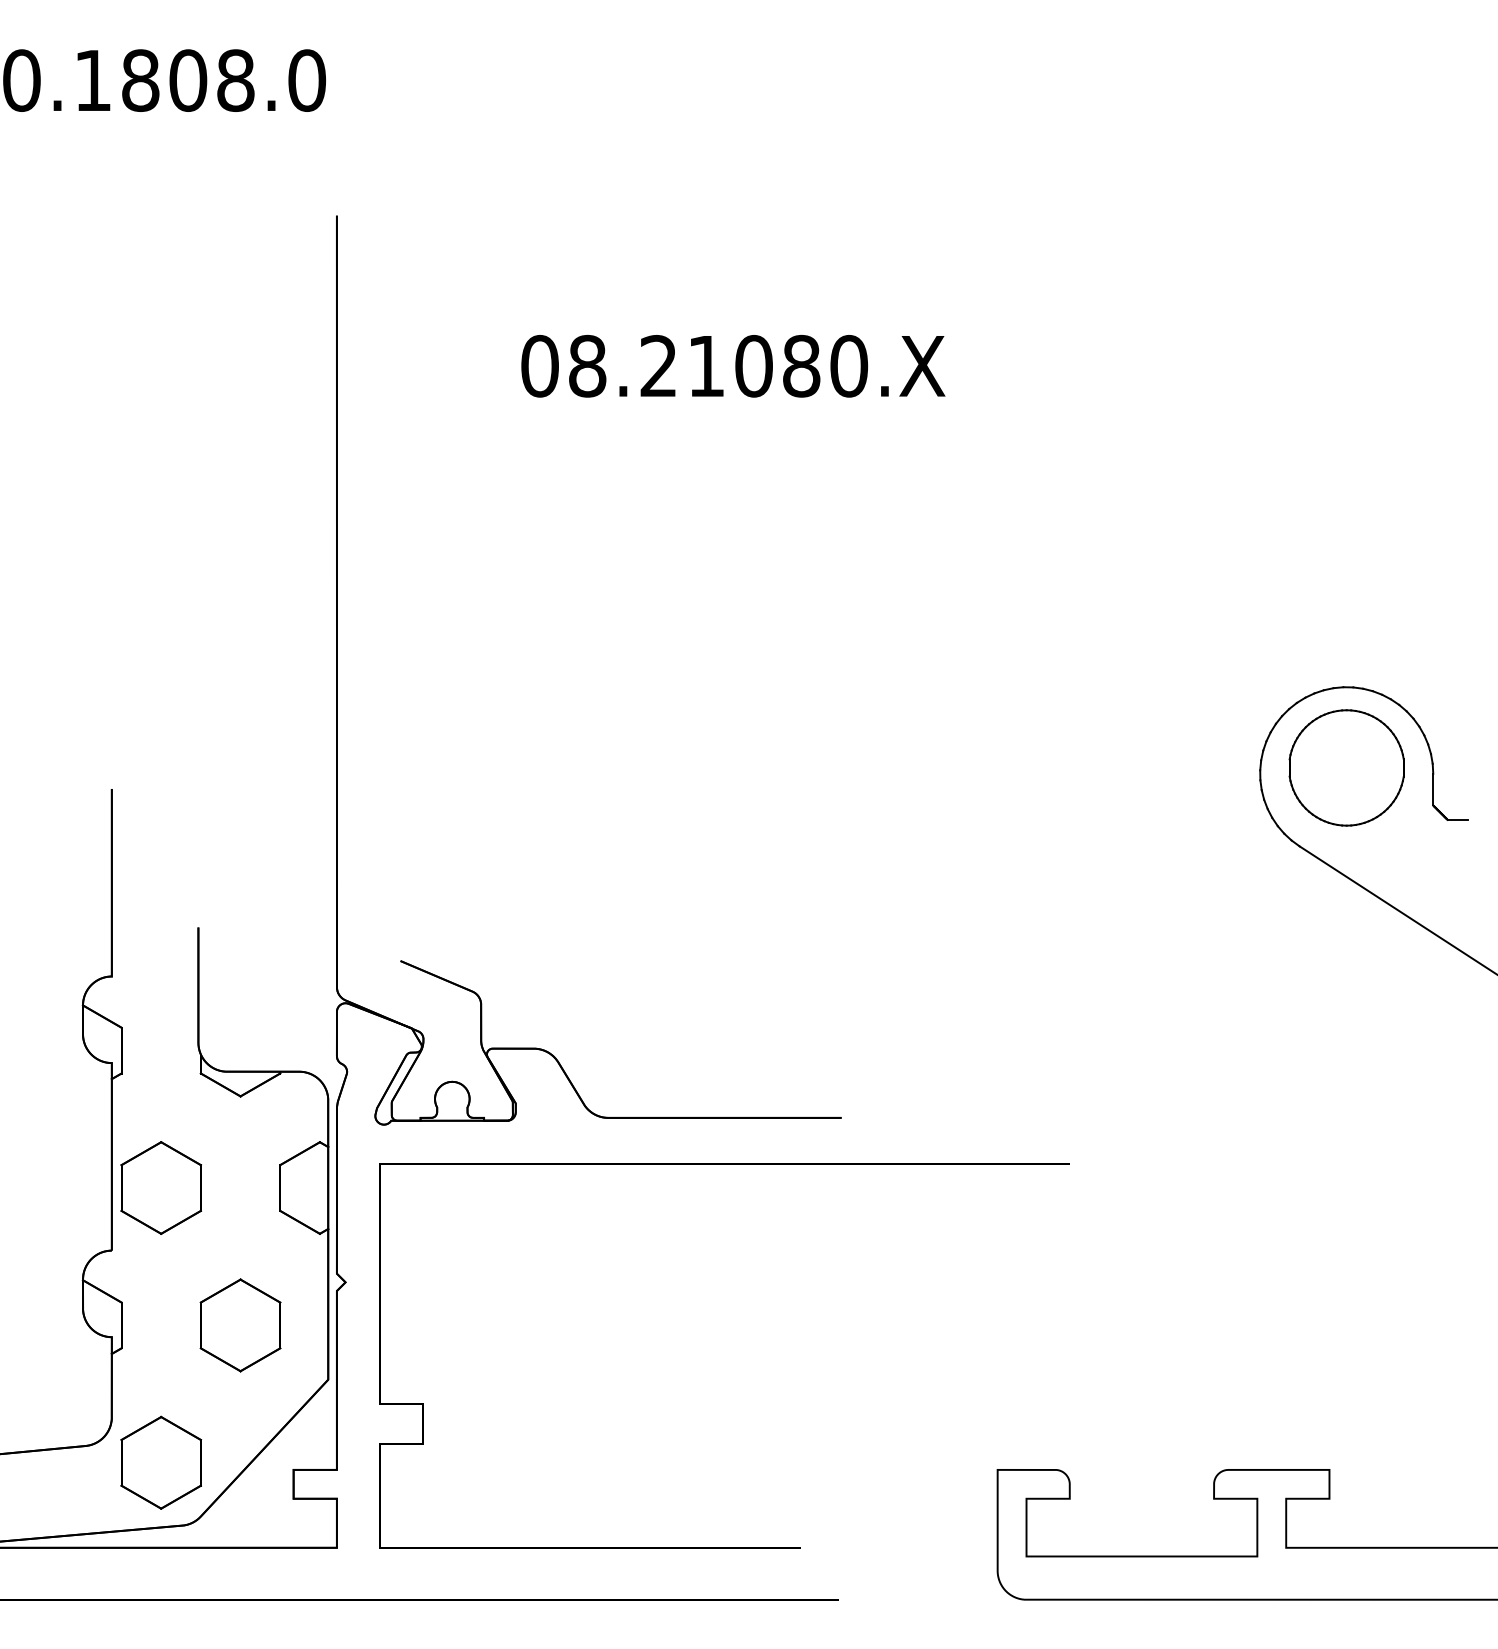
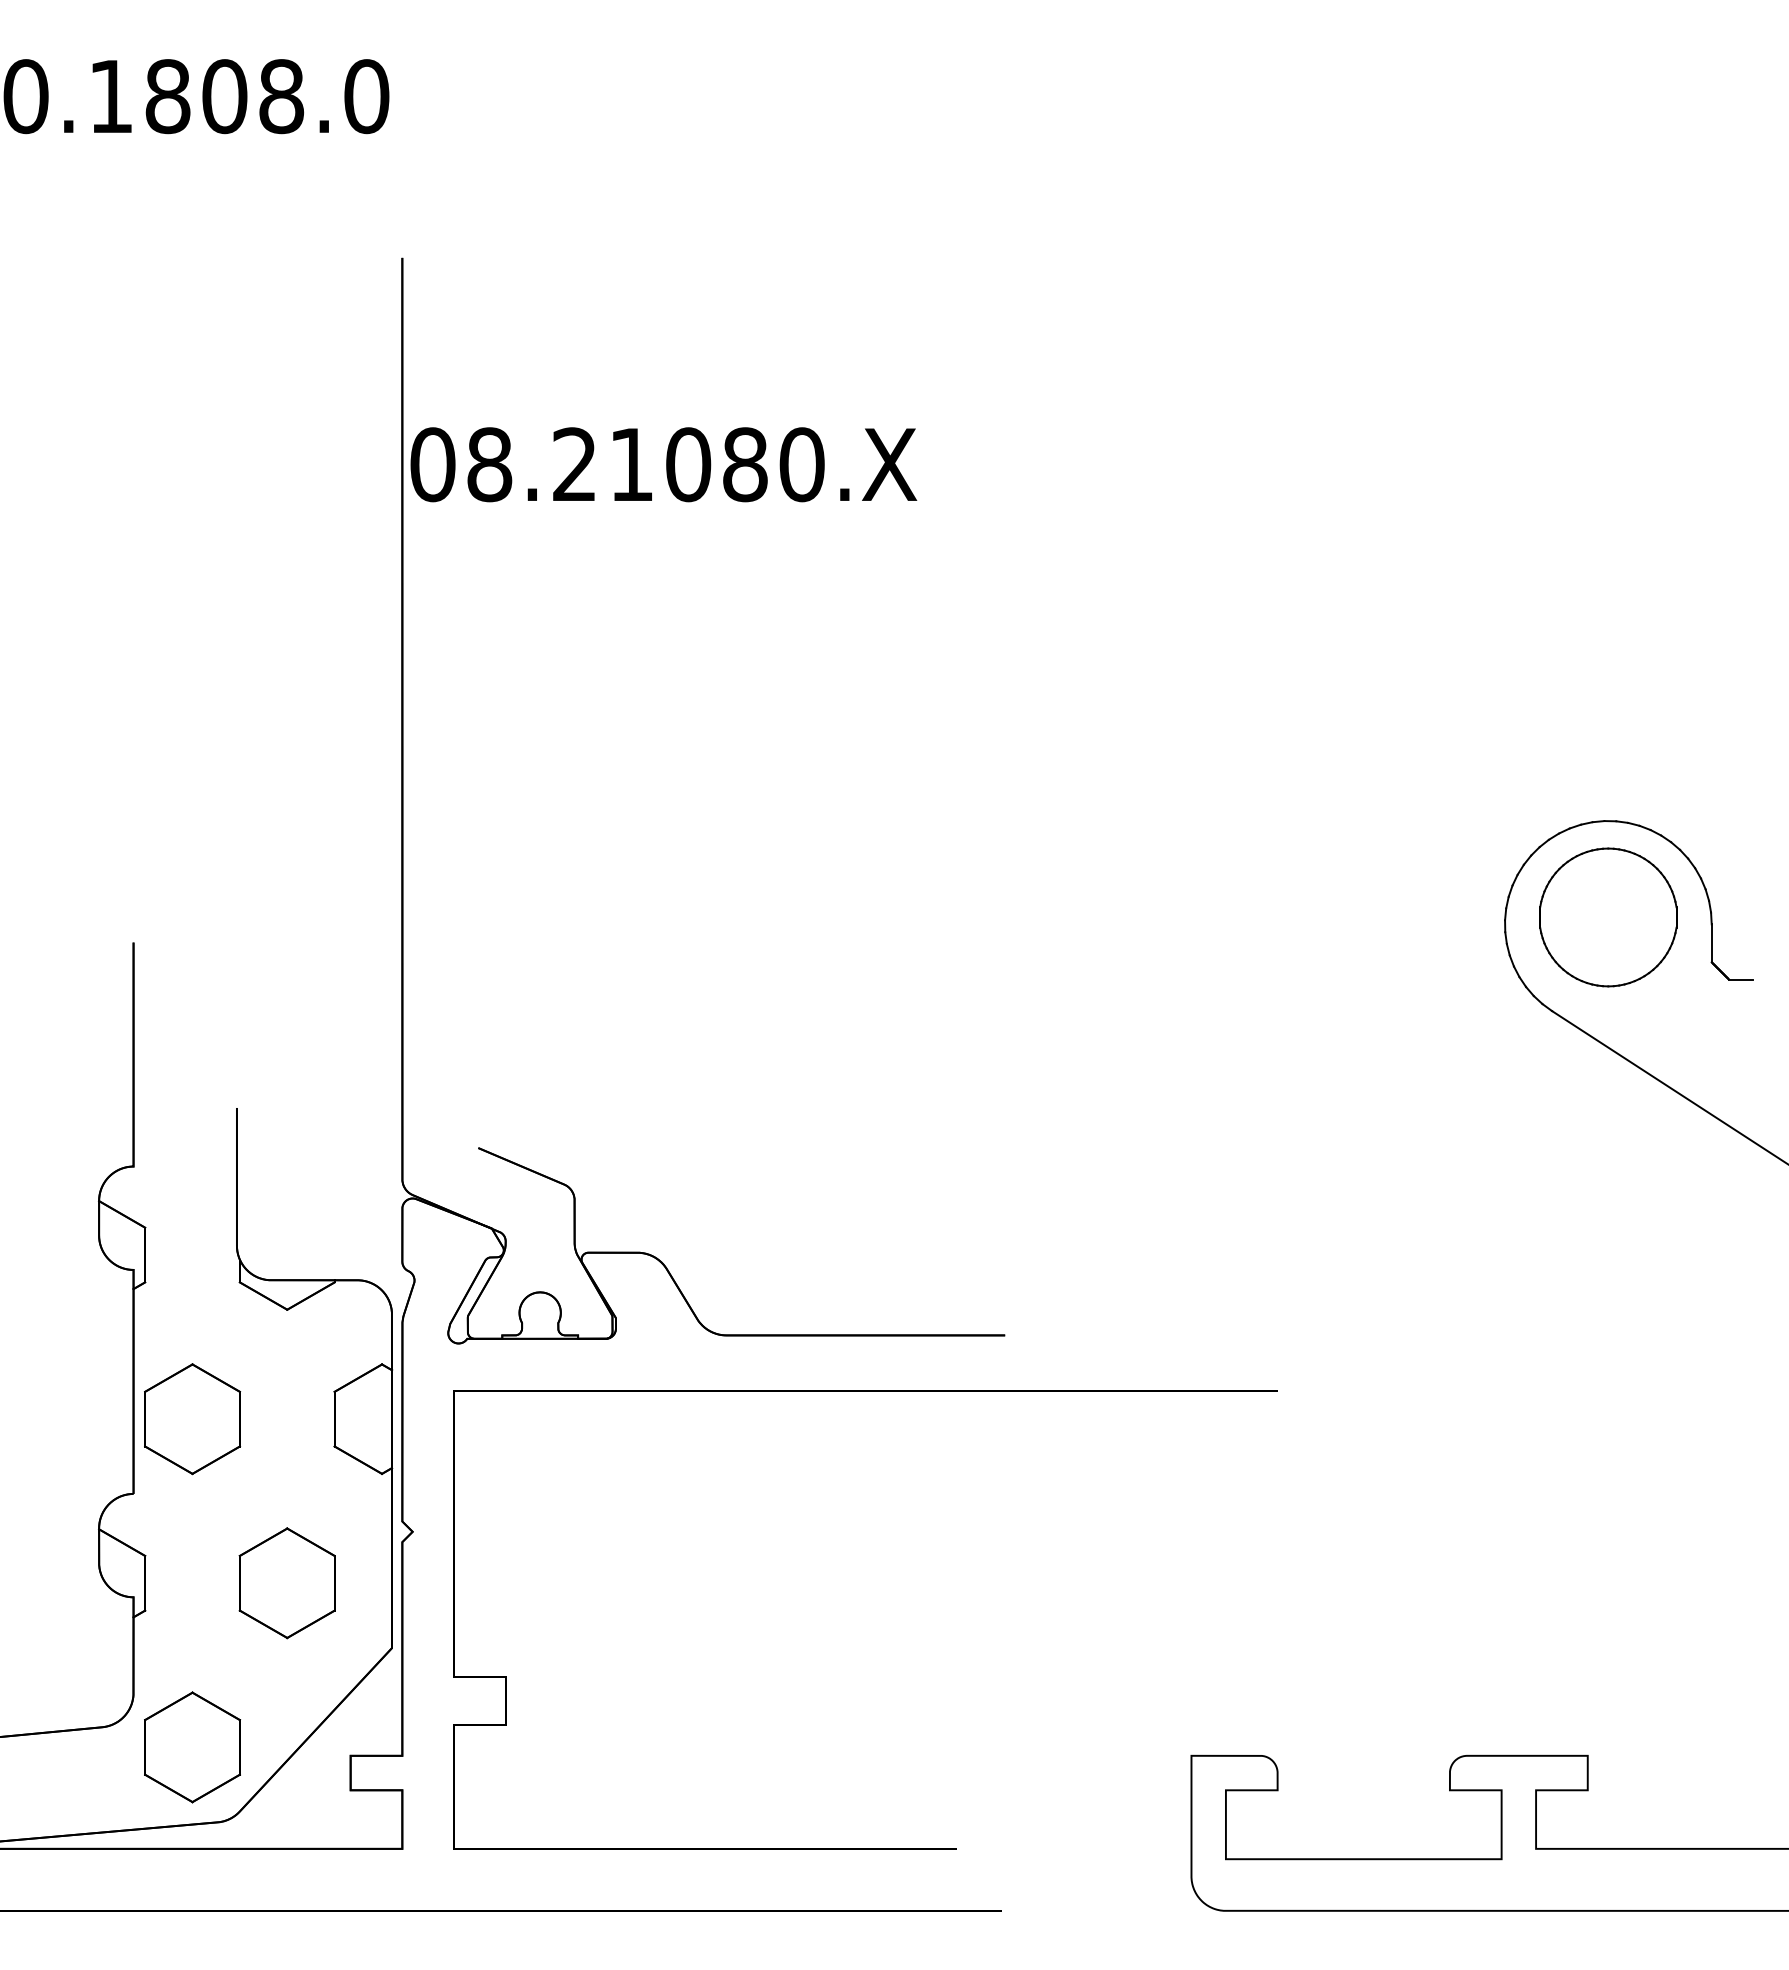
text: (733, 366) -> (663, 464), moved

